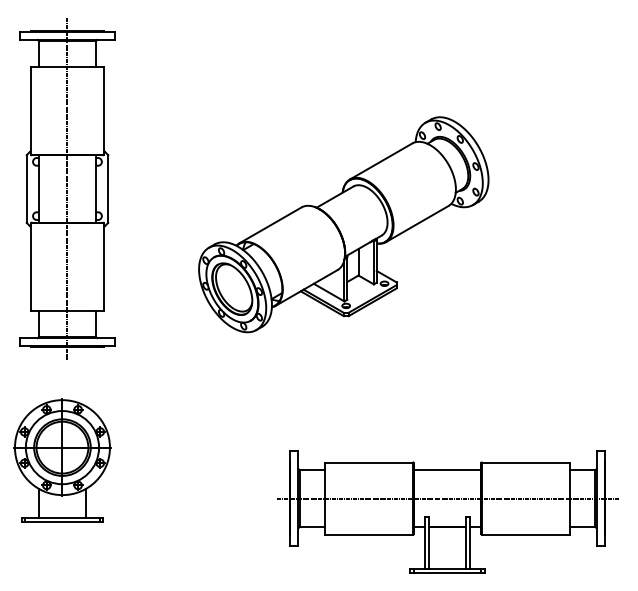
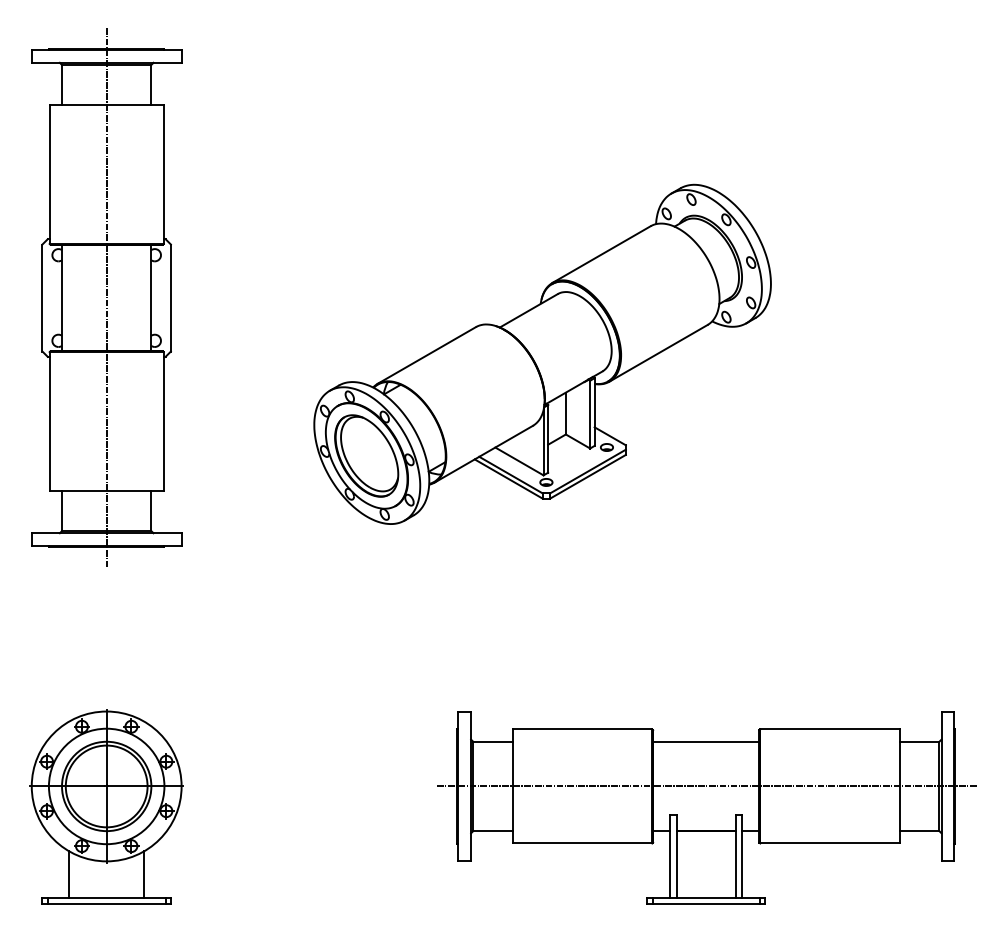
part: (62, 460) -> (106, 806), moved

